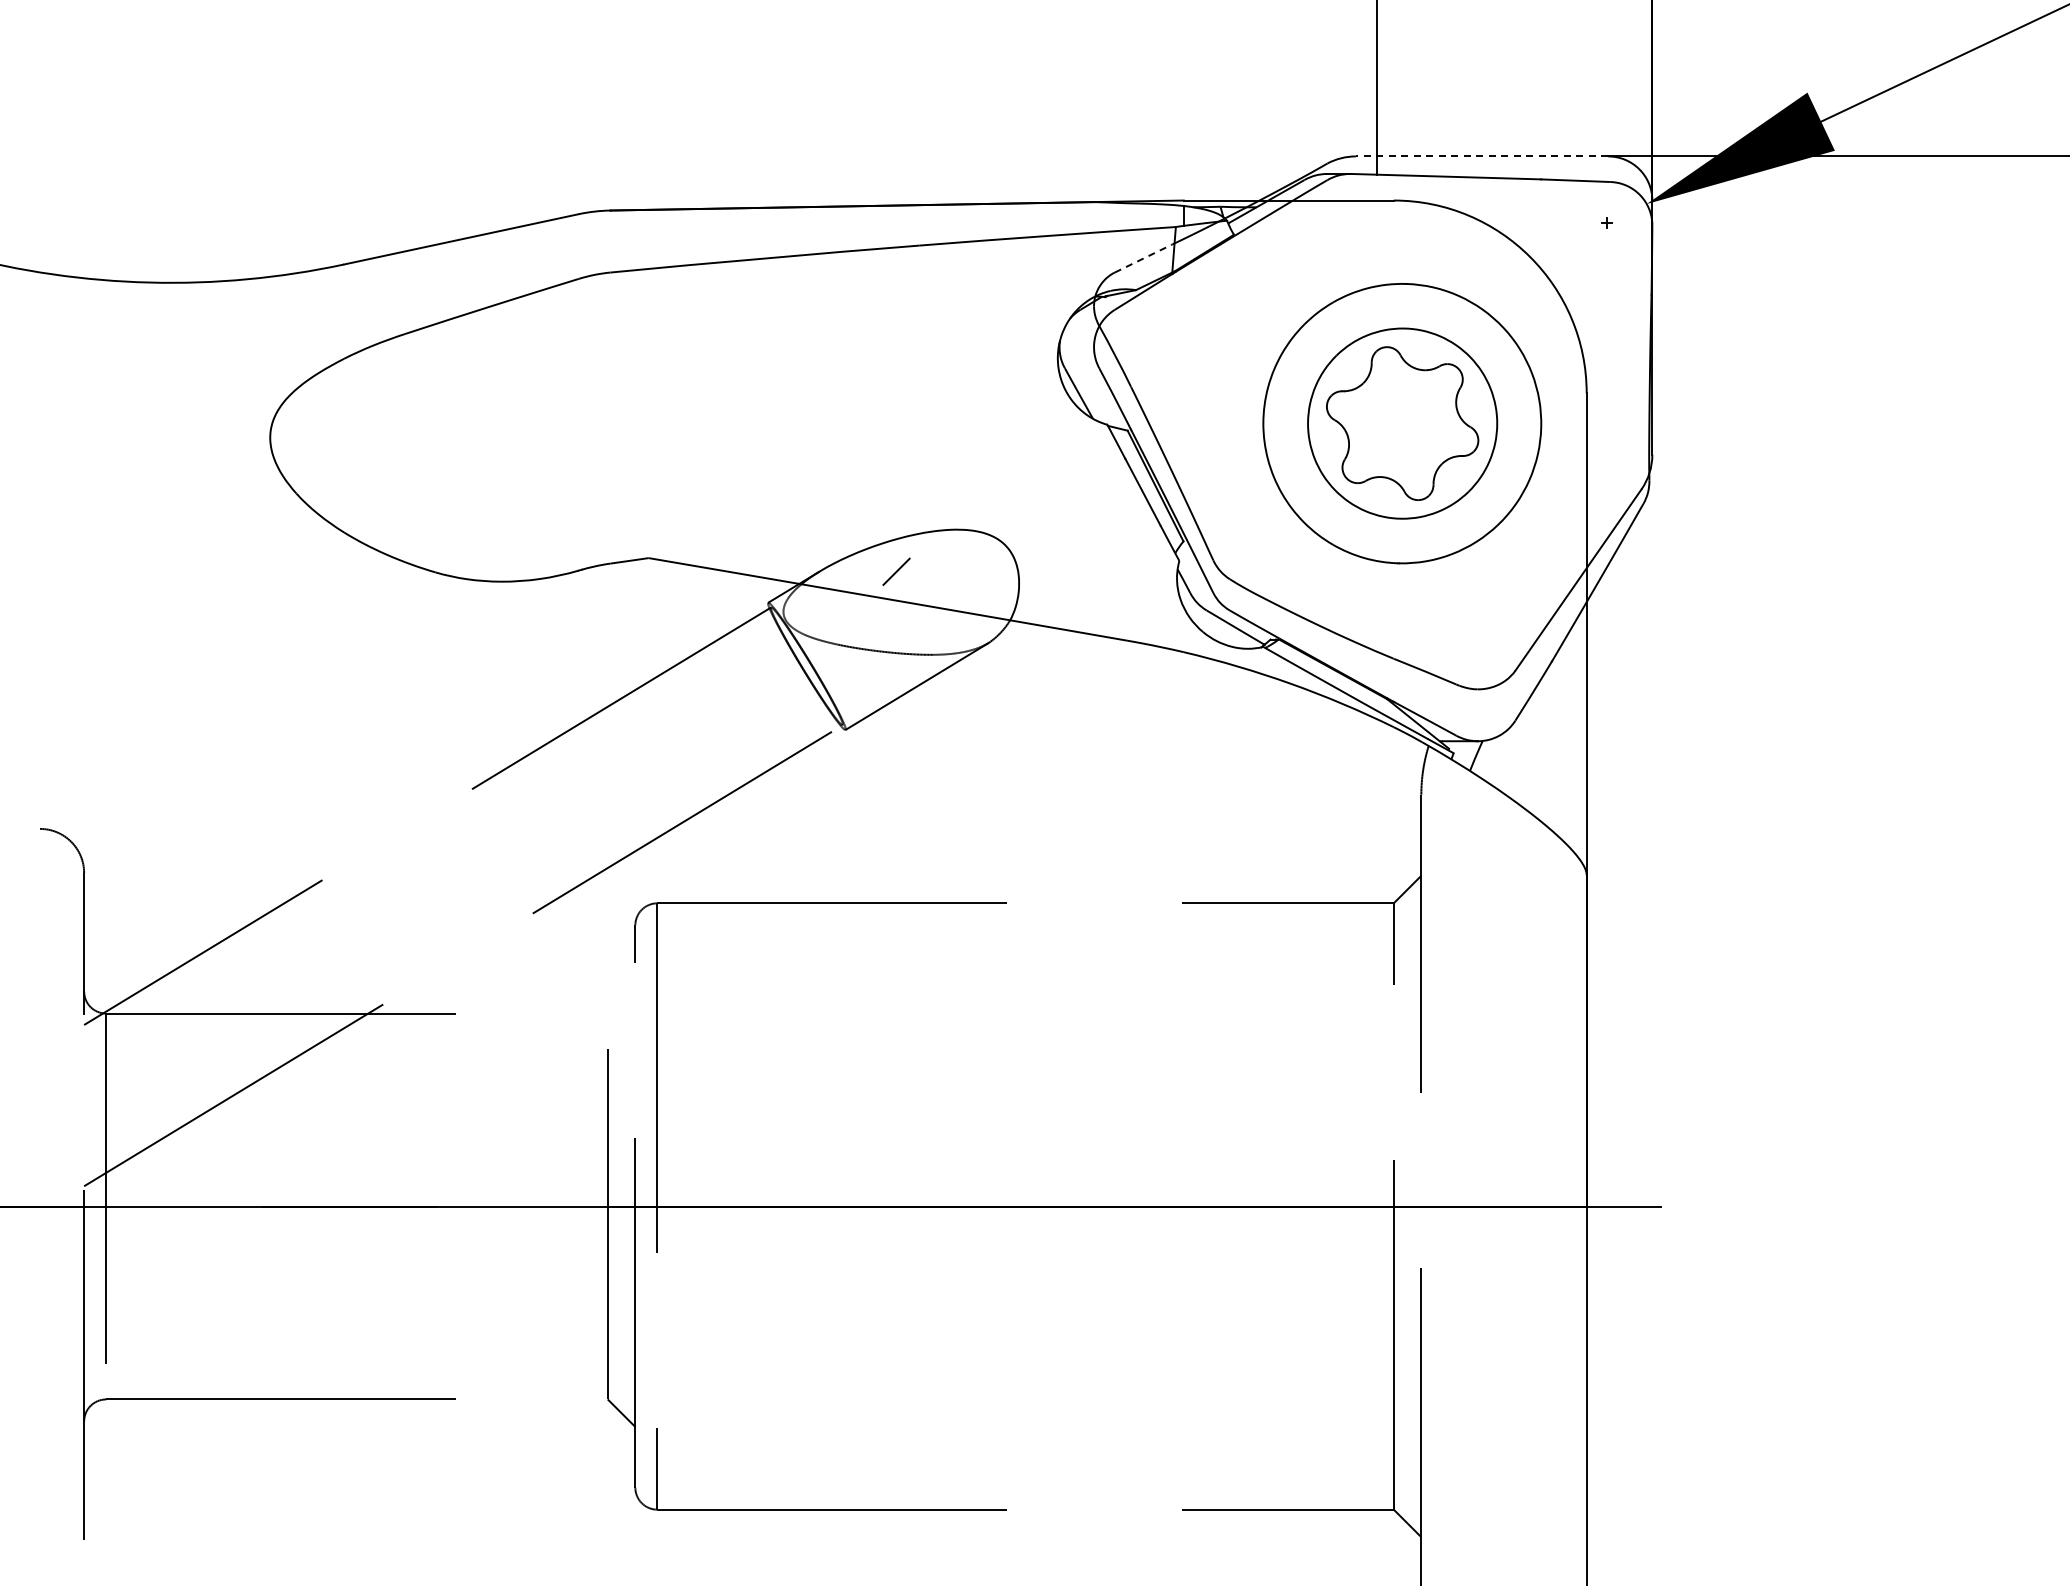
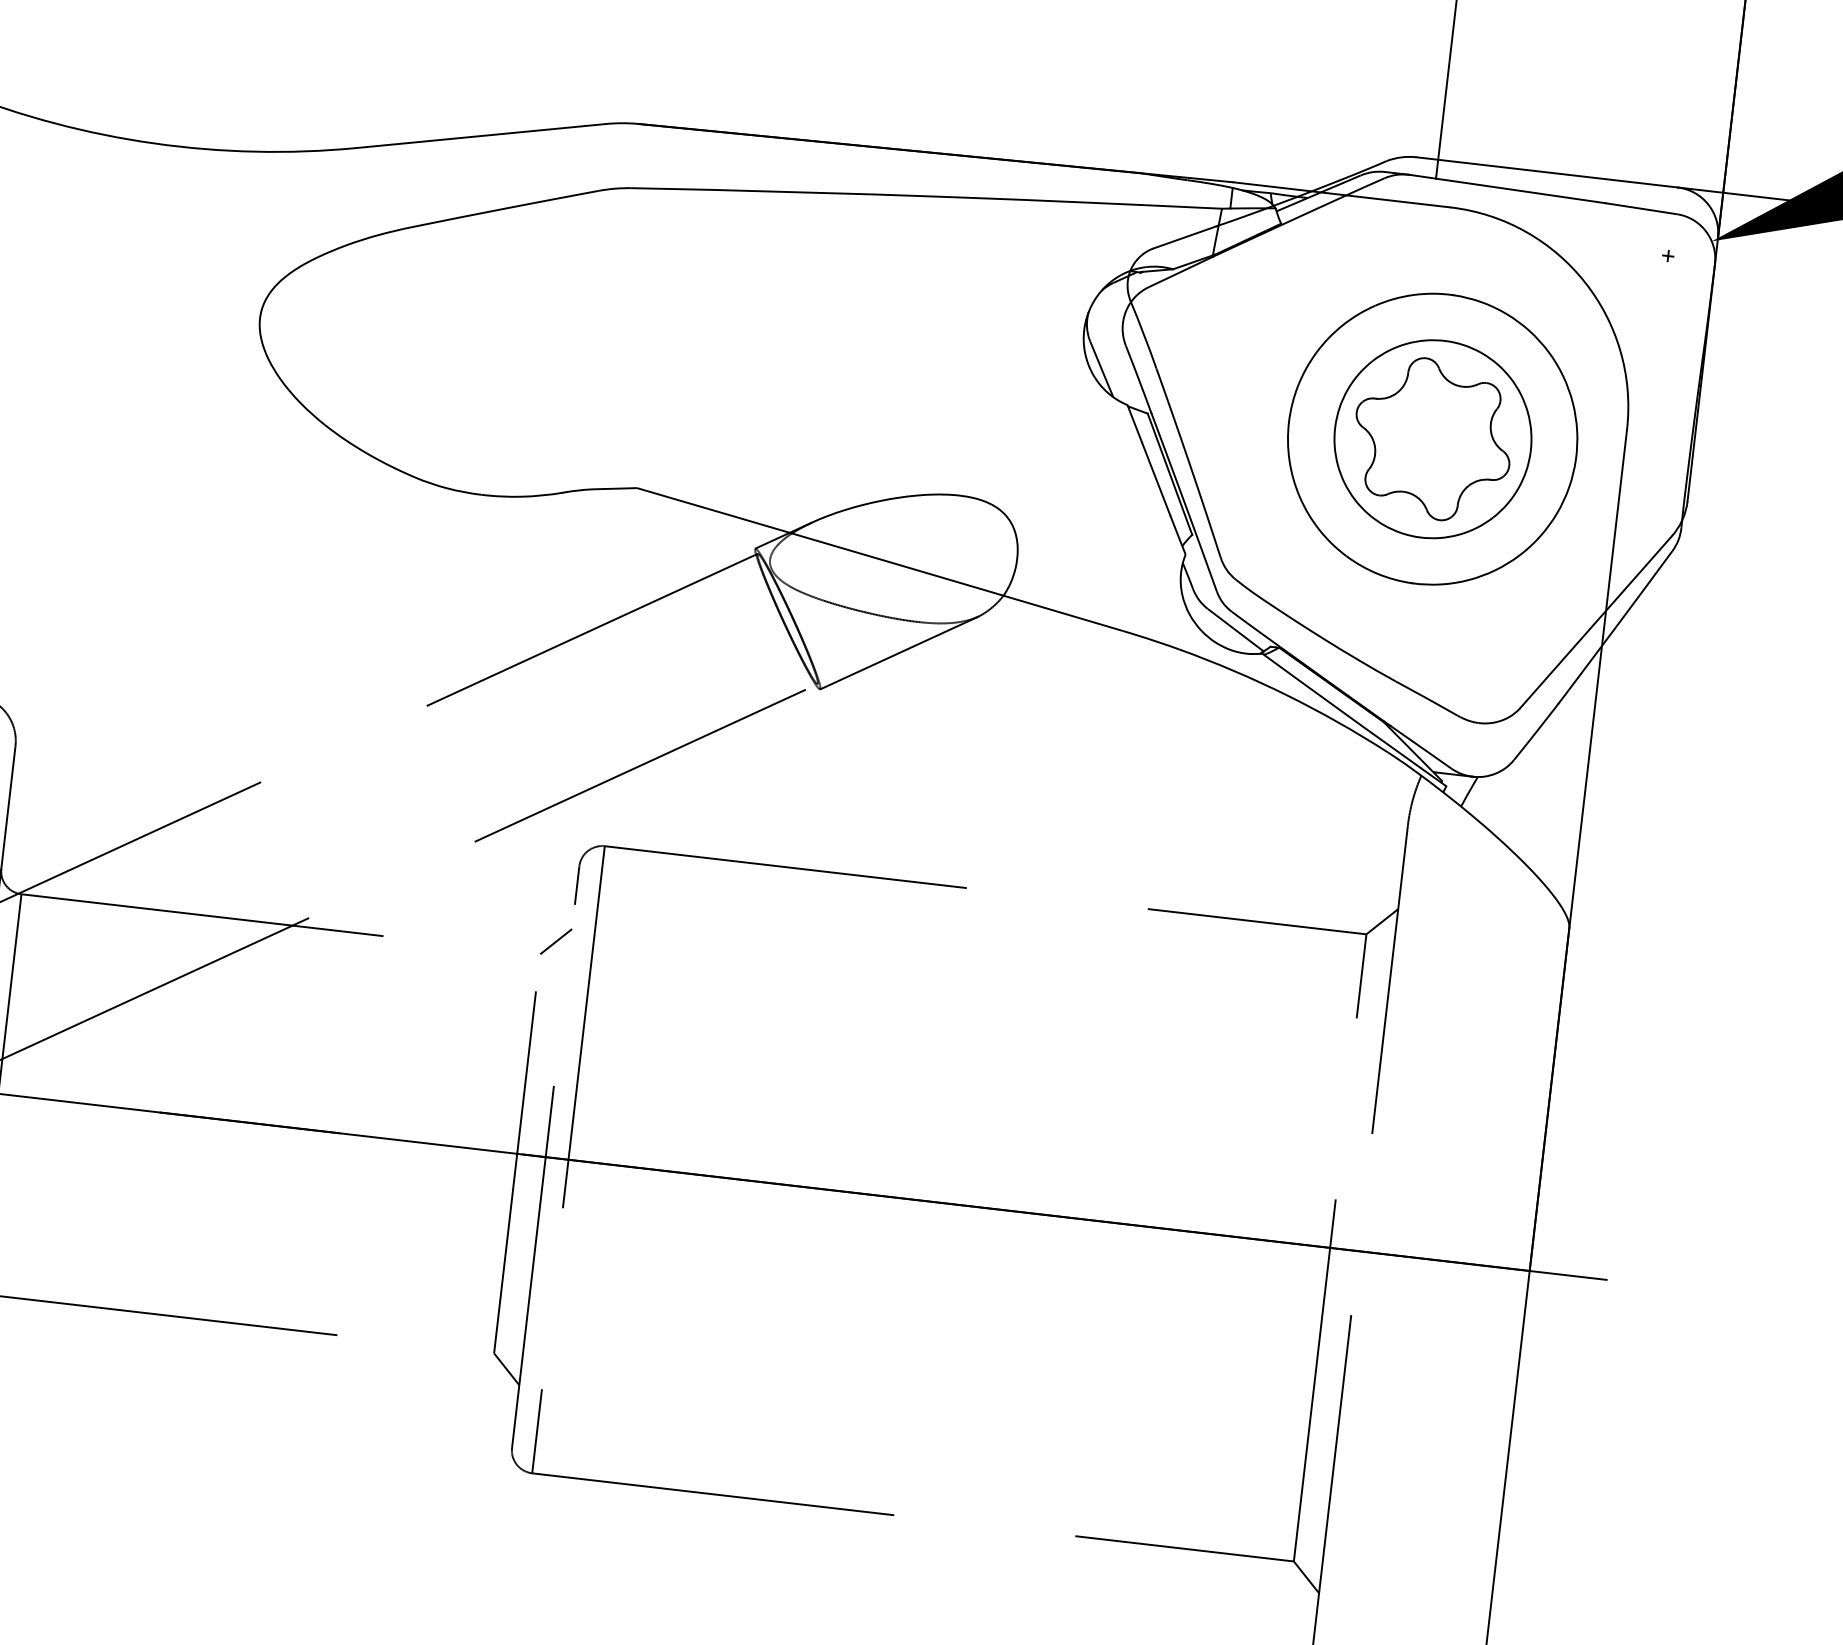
line: (1481, 156) -> (1546, 172), dashed -> solid
line: (1143, 258) -> (1184, 237), dashed -> solid
line: (896, 571) -> (556, 941), moved

